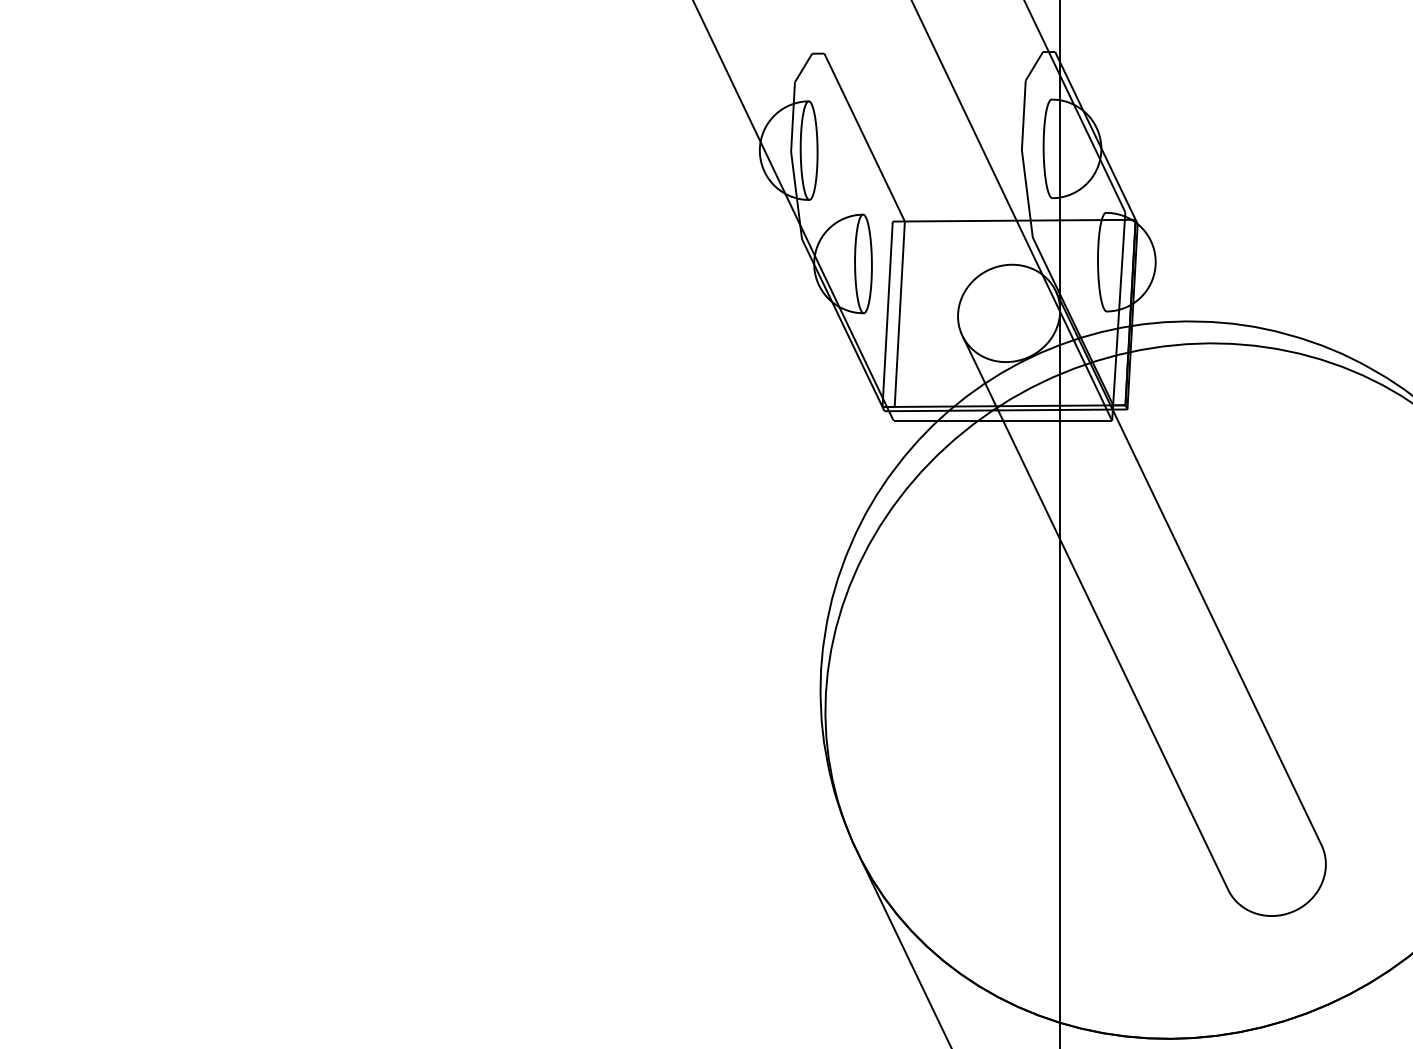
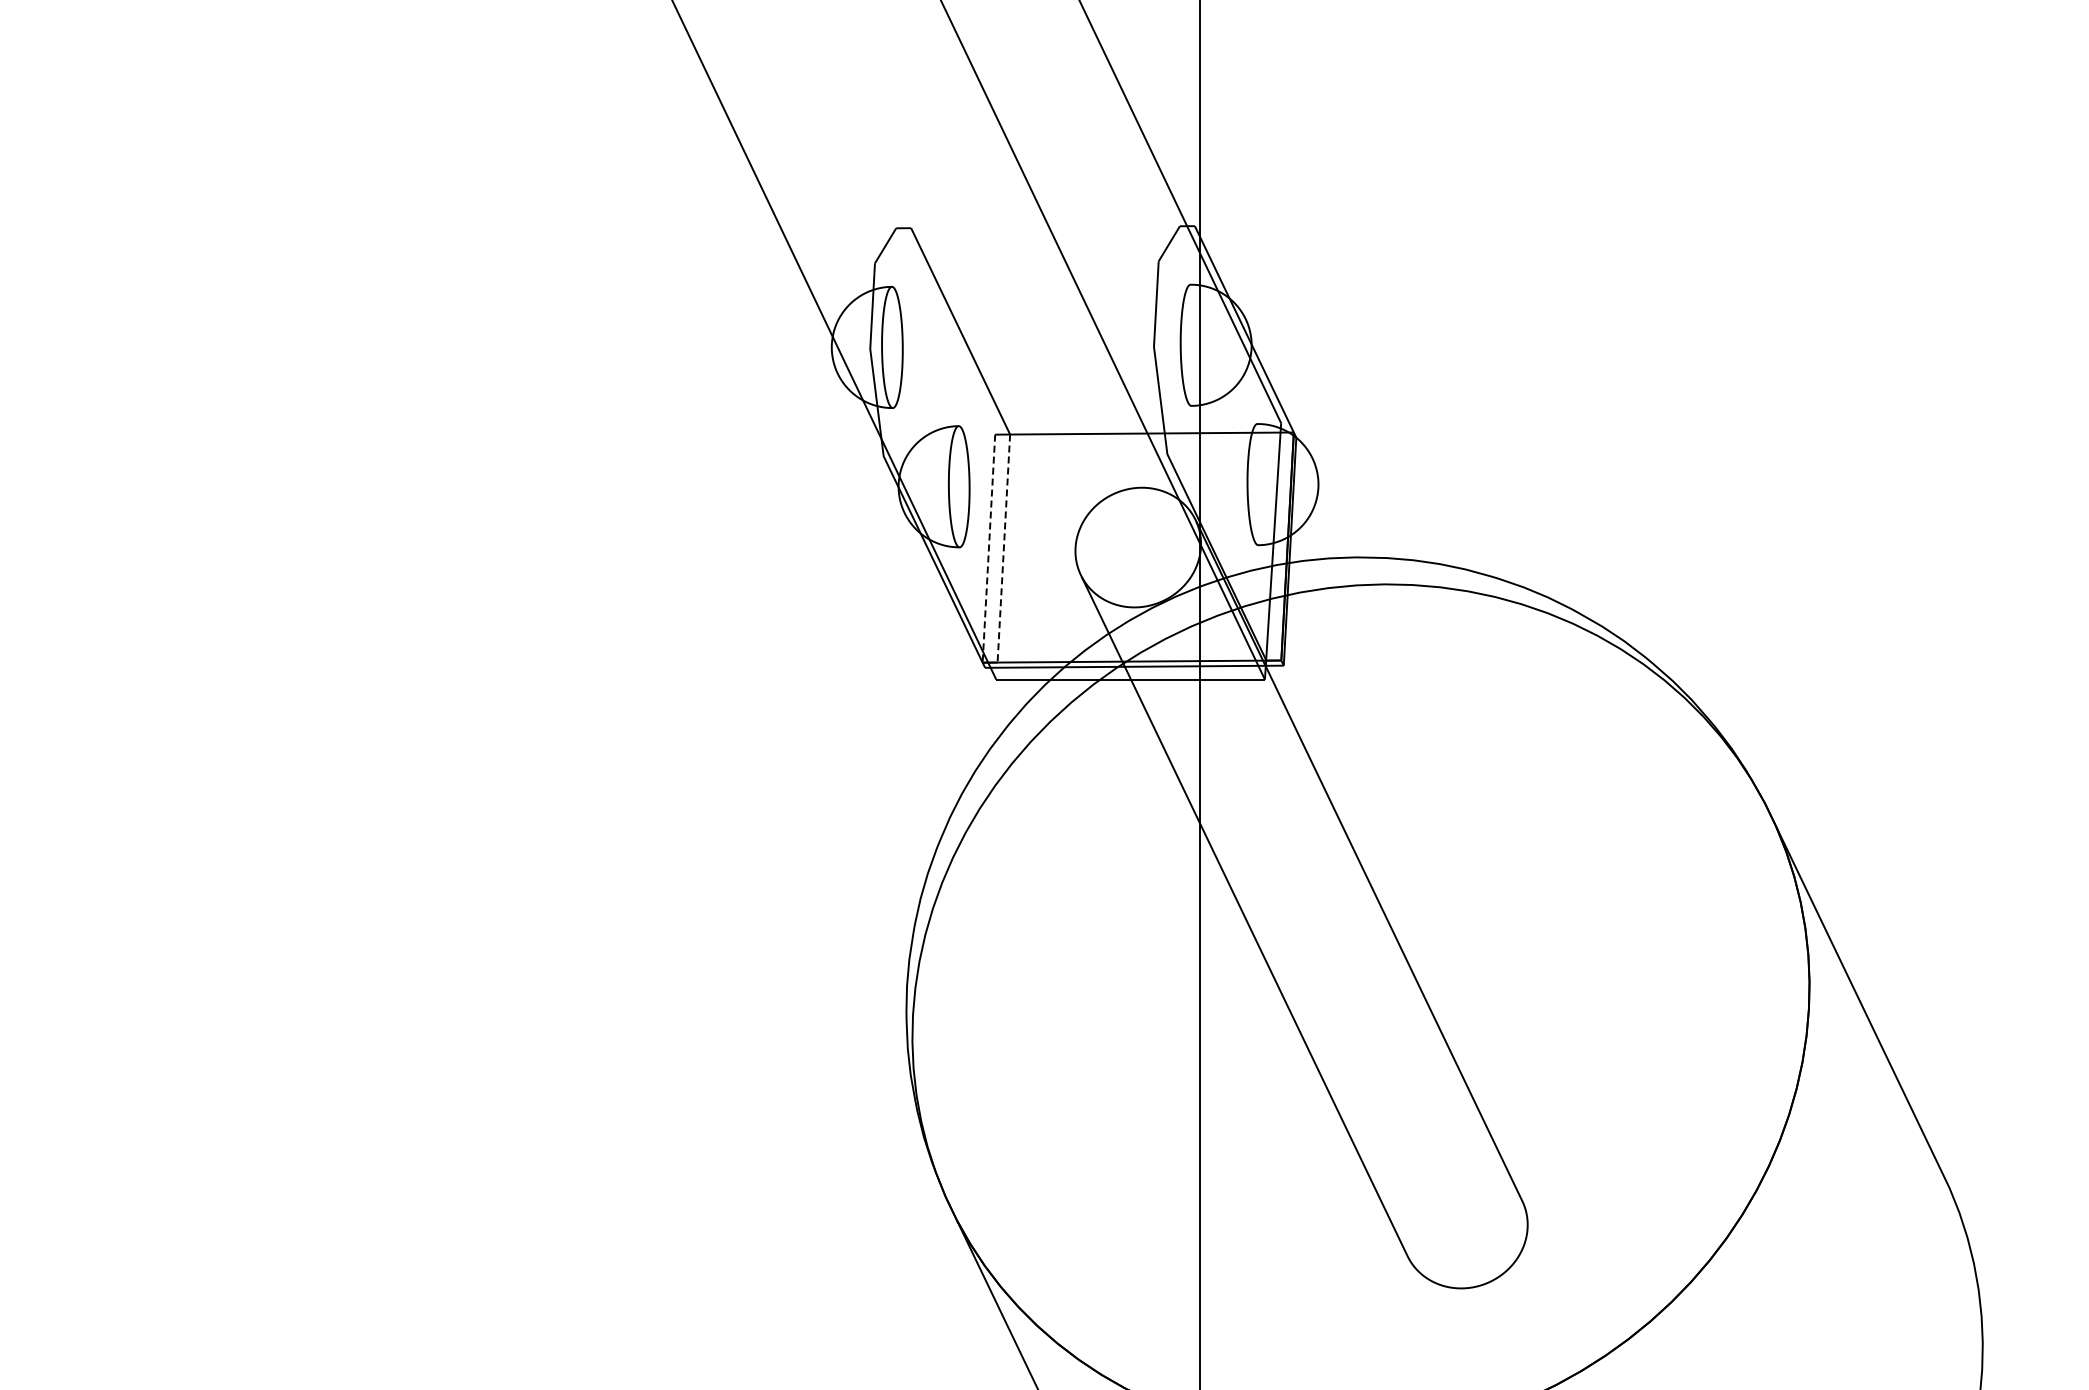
line: (887, 314) -> (988, 549), solid -> dashed
line: (899, 314) -> (1003, 549), solid -> dashed

